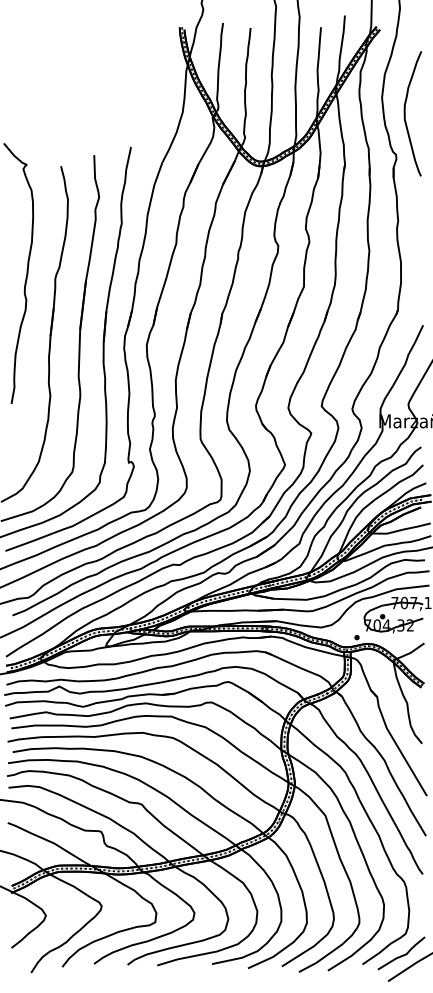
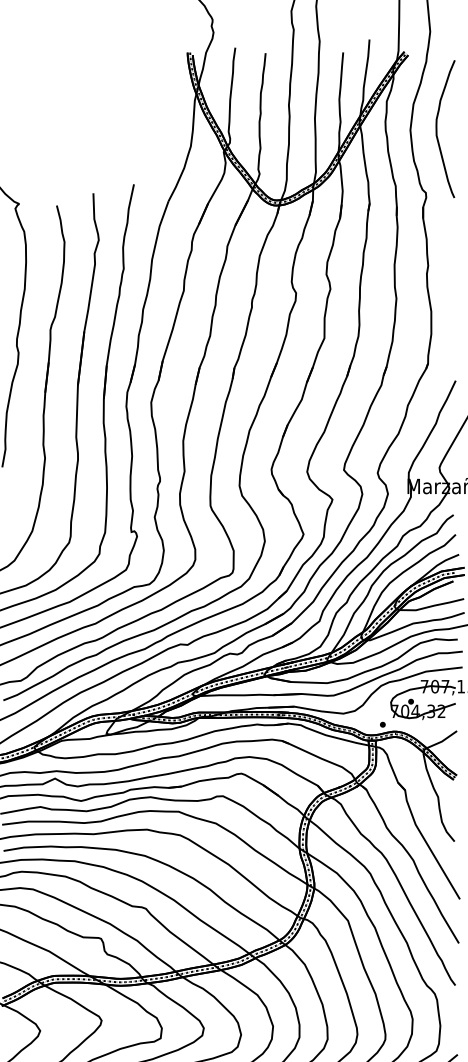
curve: (405, 113) -> (437, 128), moved

